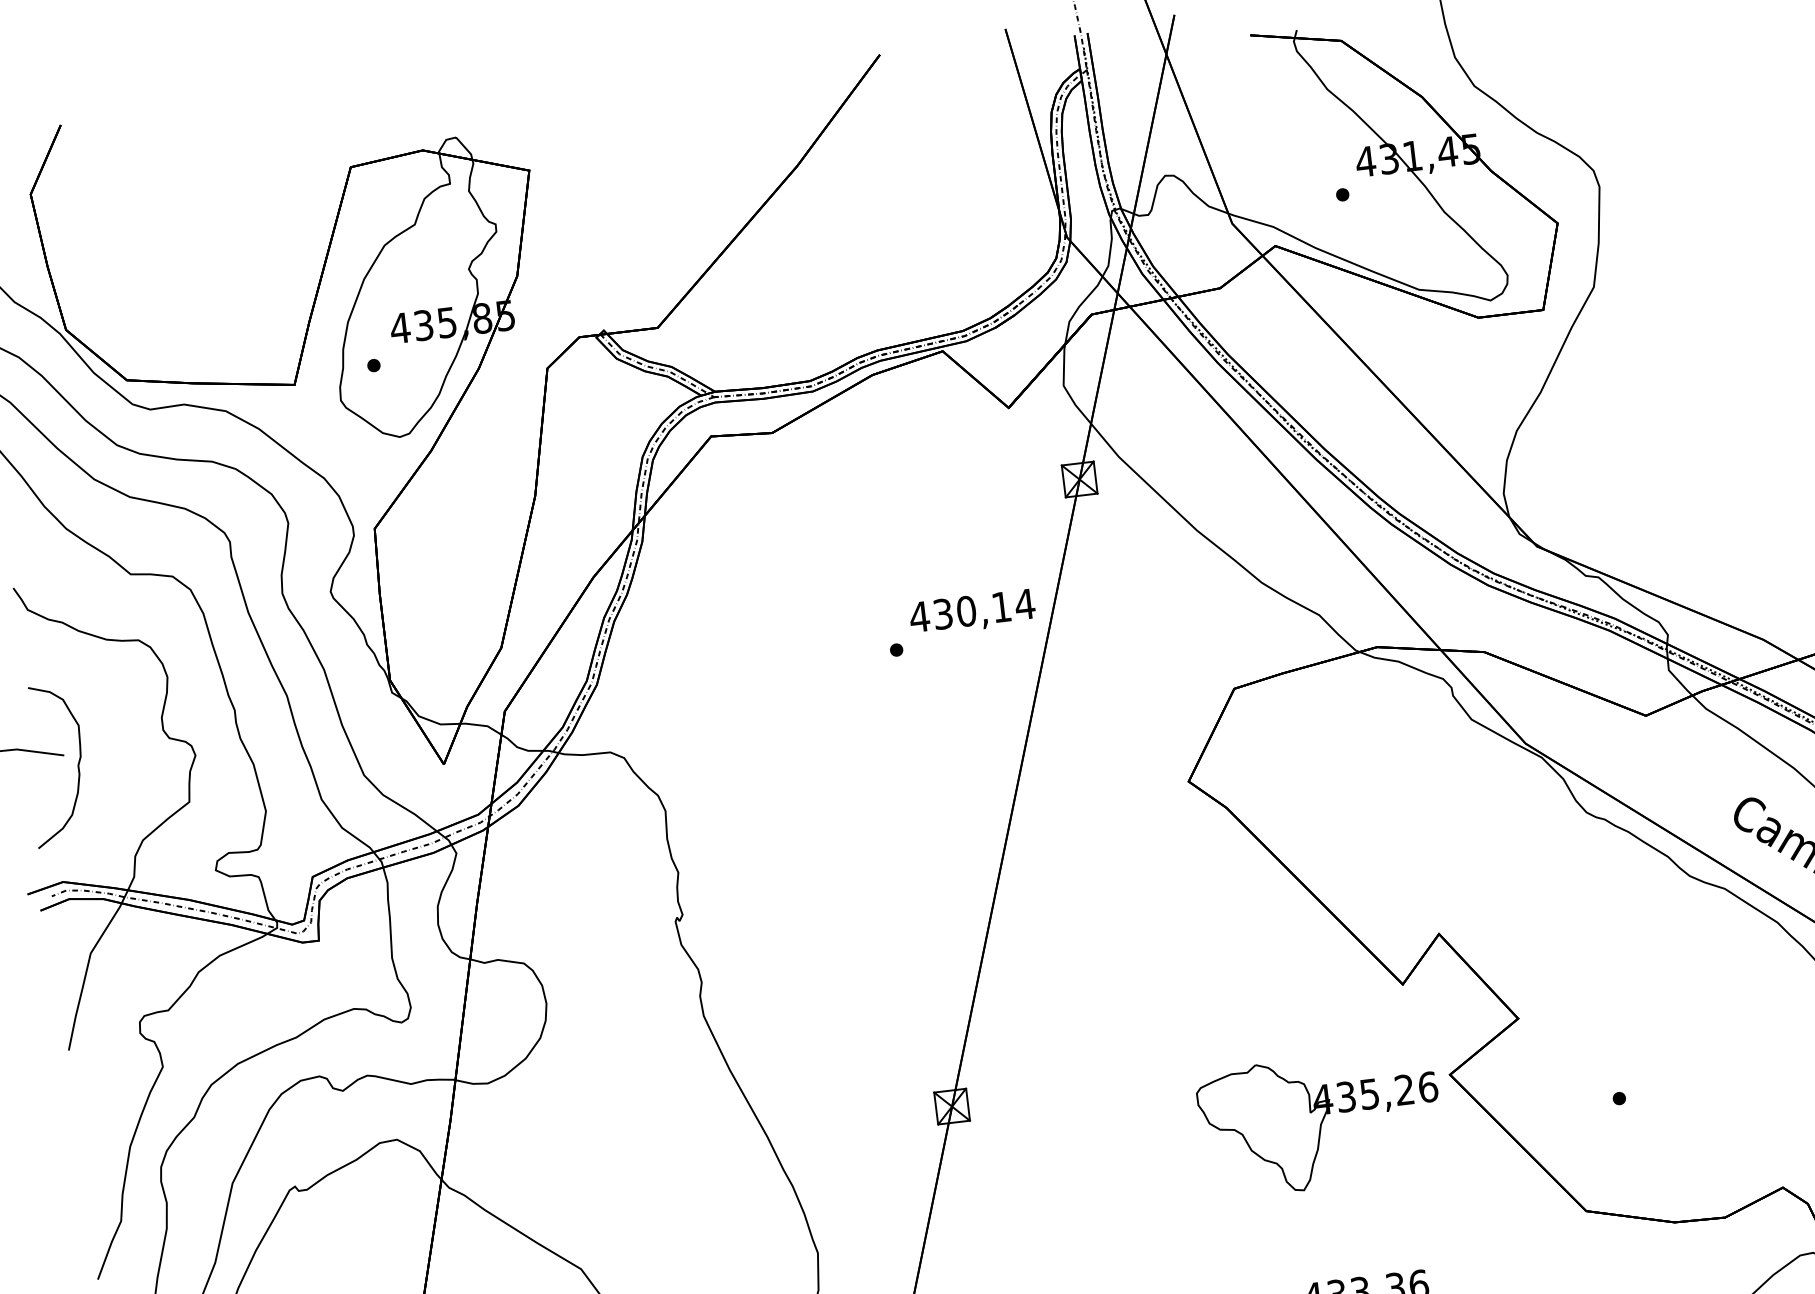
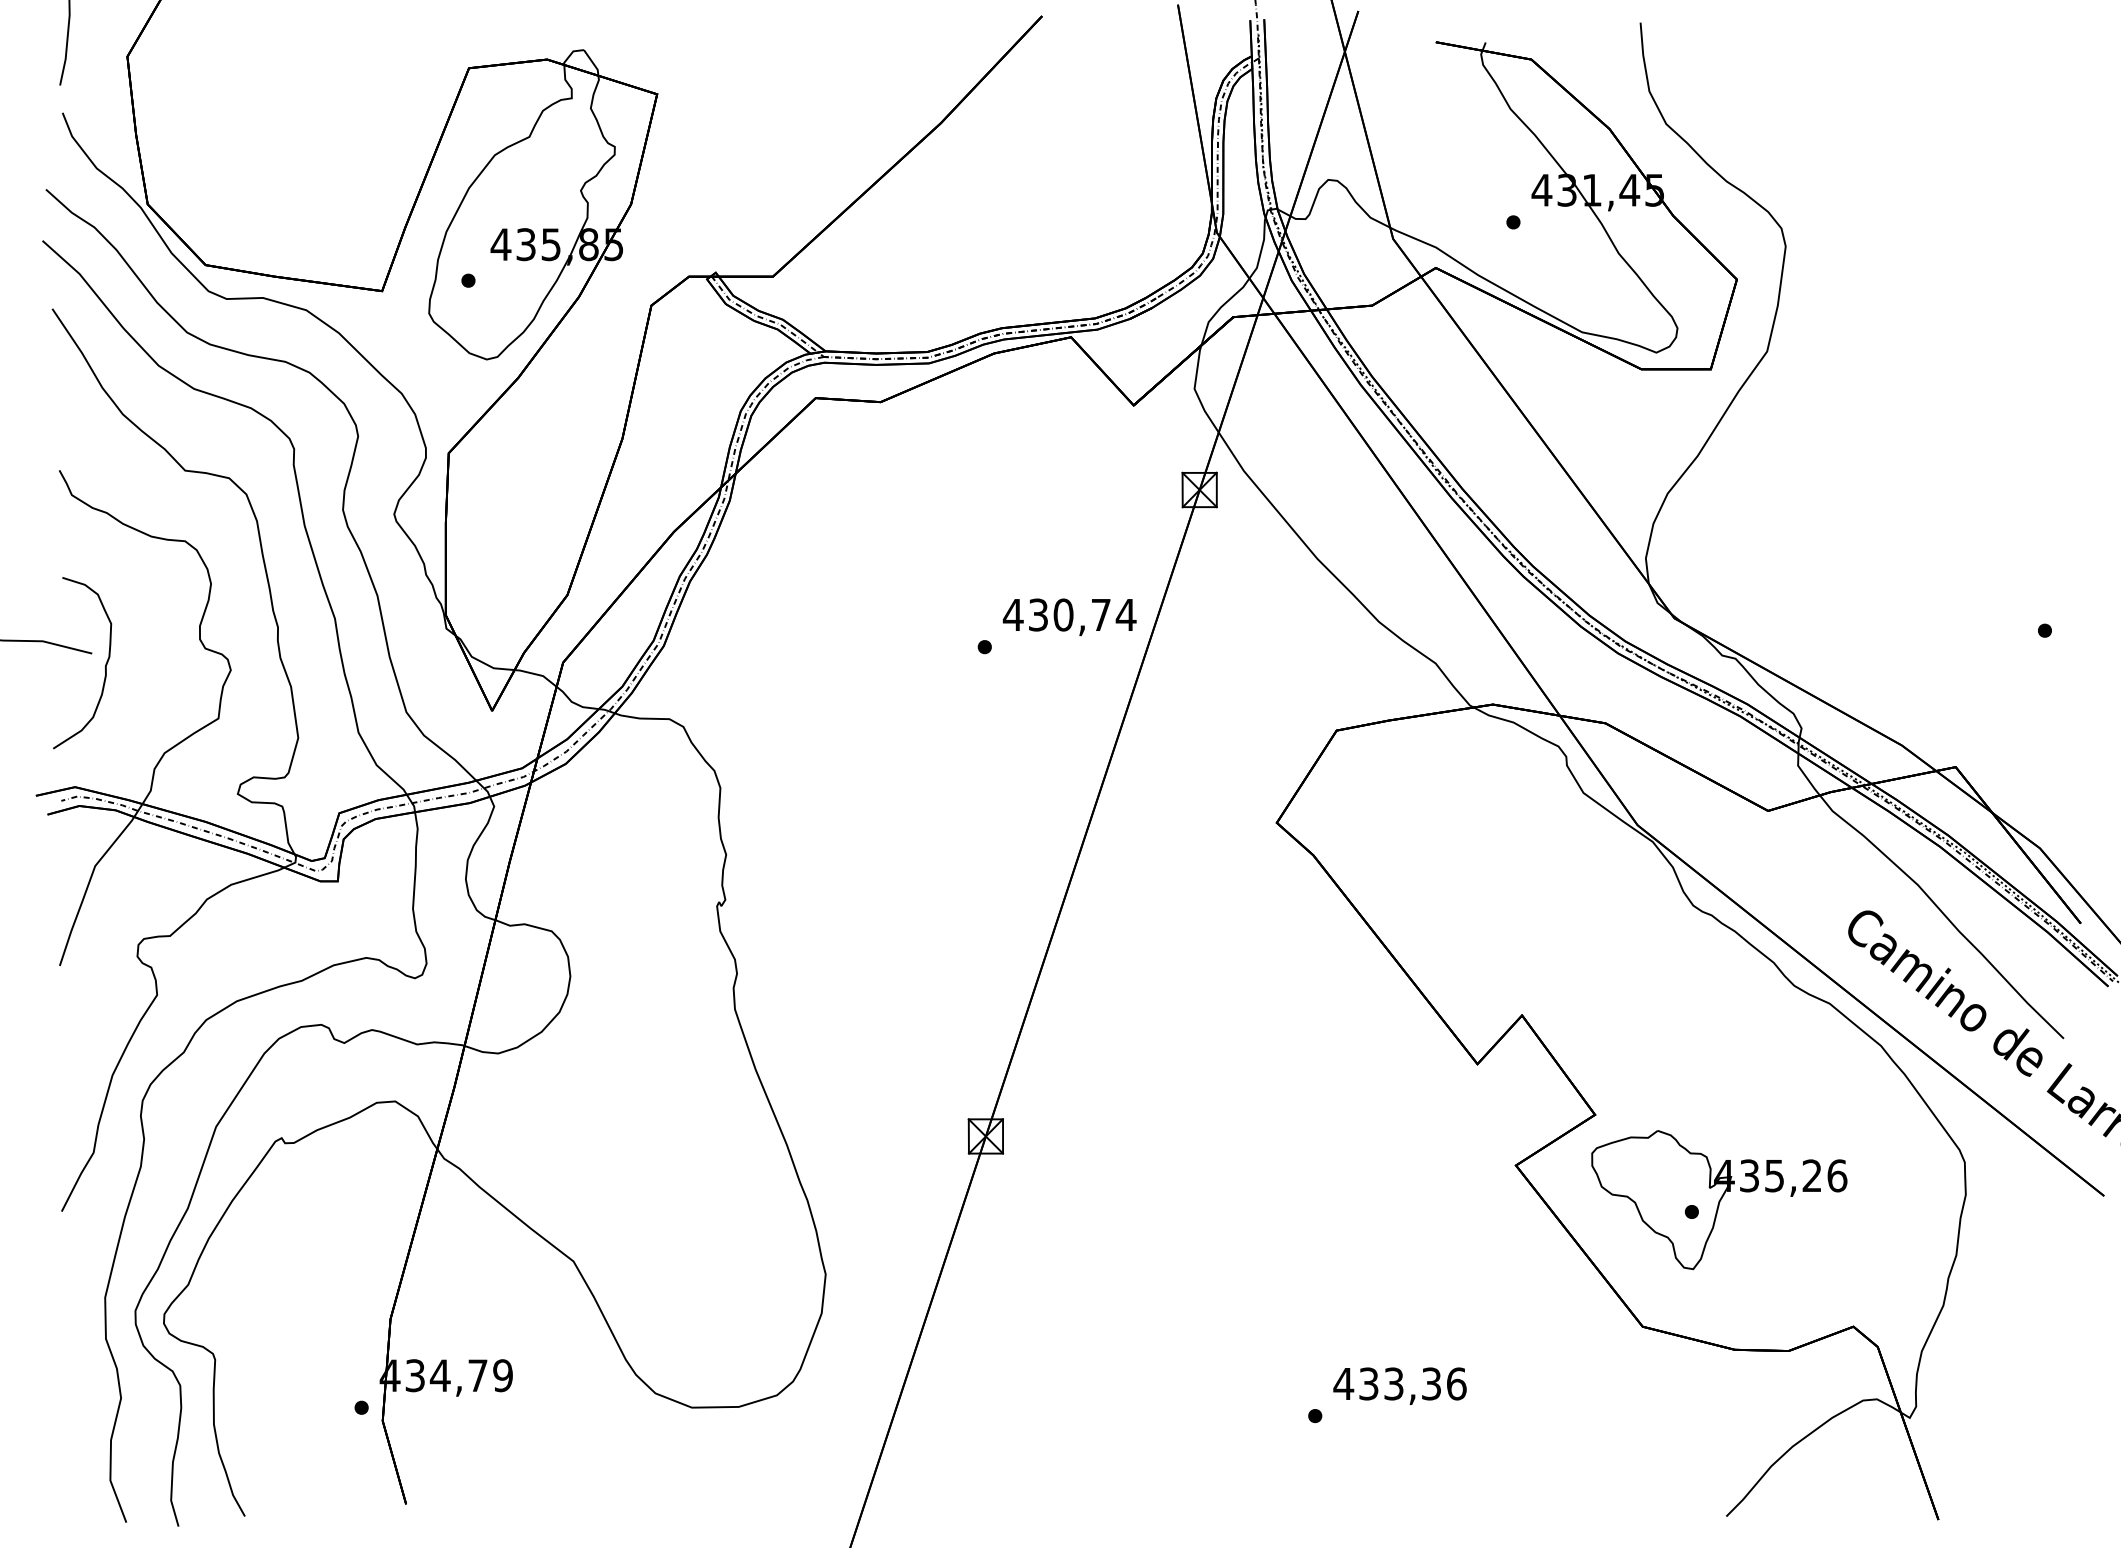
text: (1001, 606) -> (1101, 614), 430,14 -> 430,74
part: (1320, 1123) -> (1719, 1200), moved

